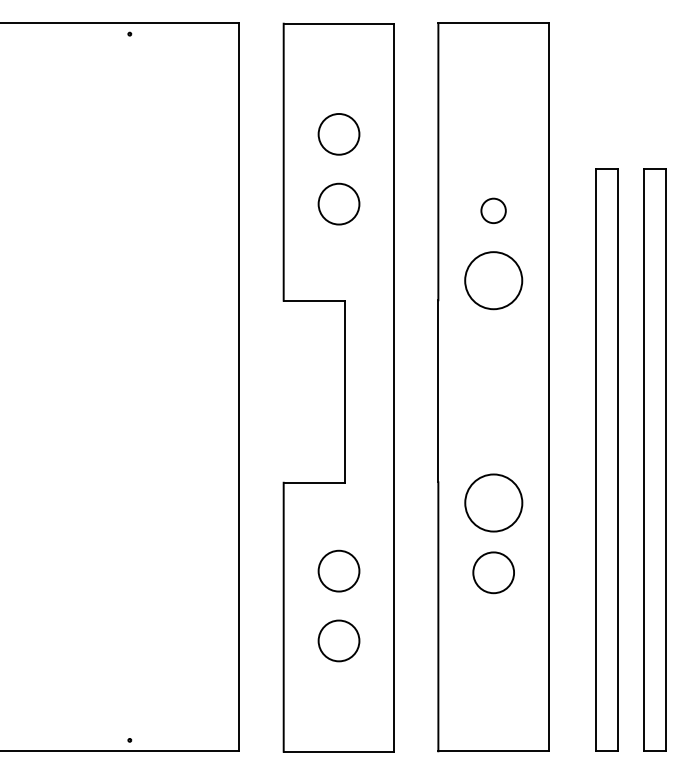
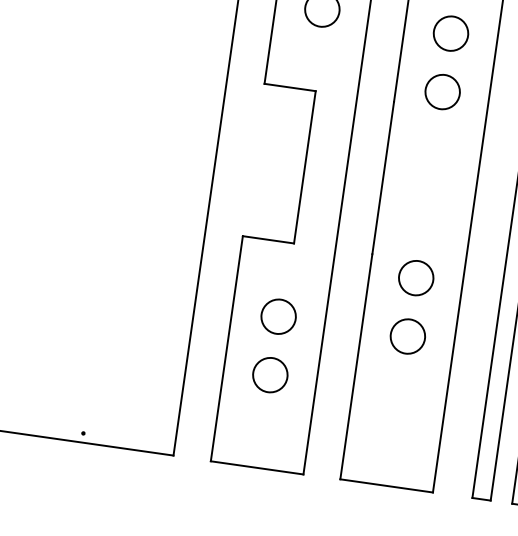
circle: (493, 210) -> (450, 33), size x1.67
circle: (493, 280) -> (442, 91), size x0.71
circle: (493, 502) -> (416, 277), size x0.71

